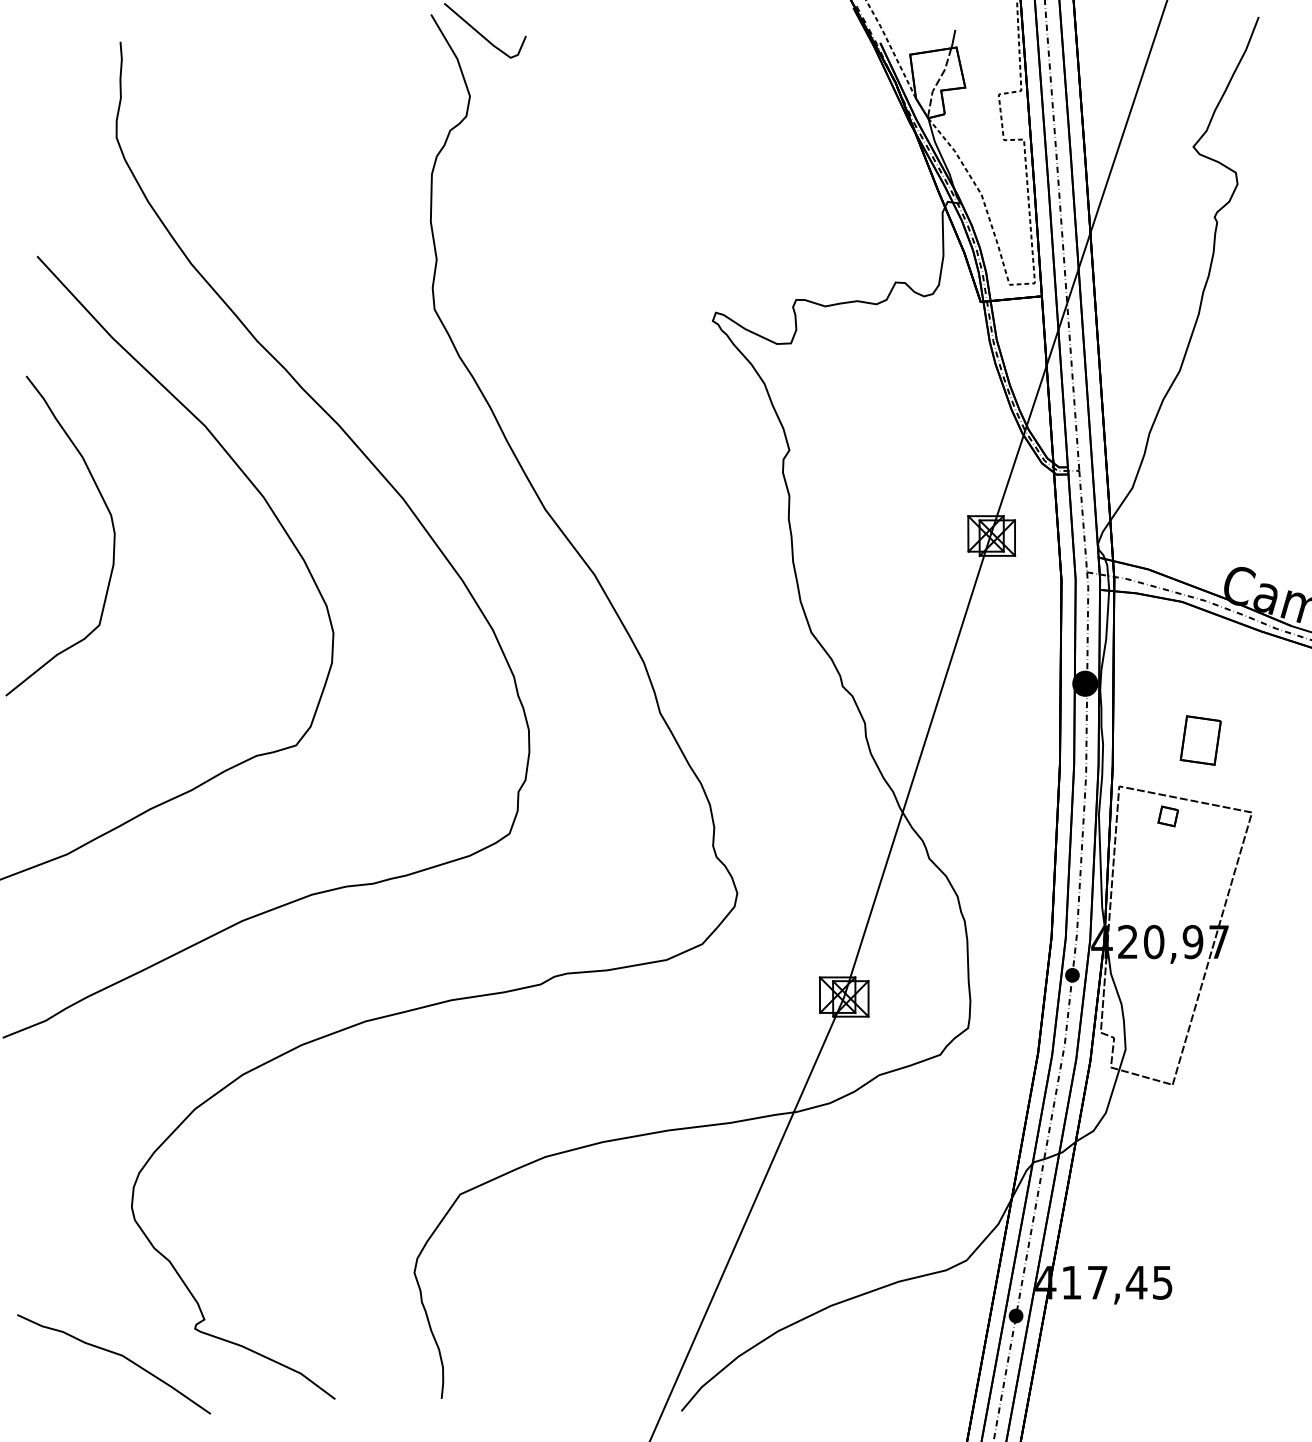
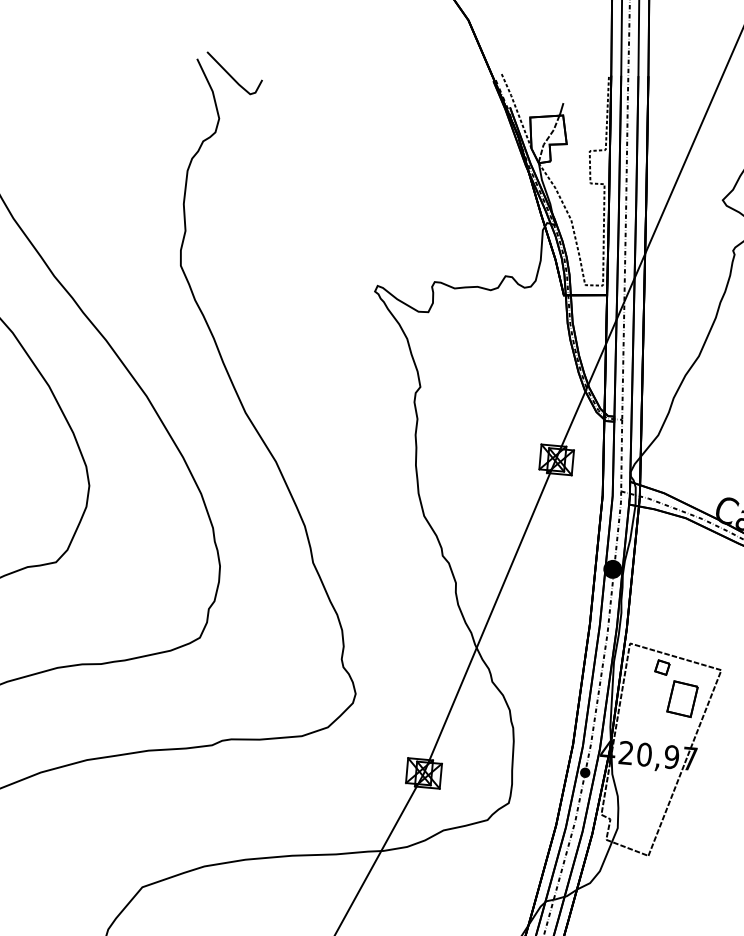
part: (1200, 740) -> (682, 699), moved

